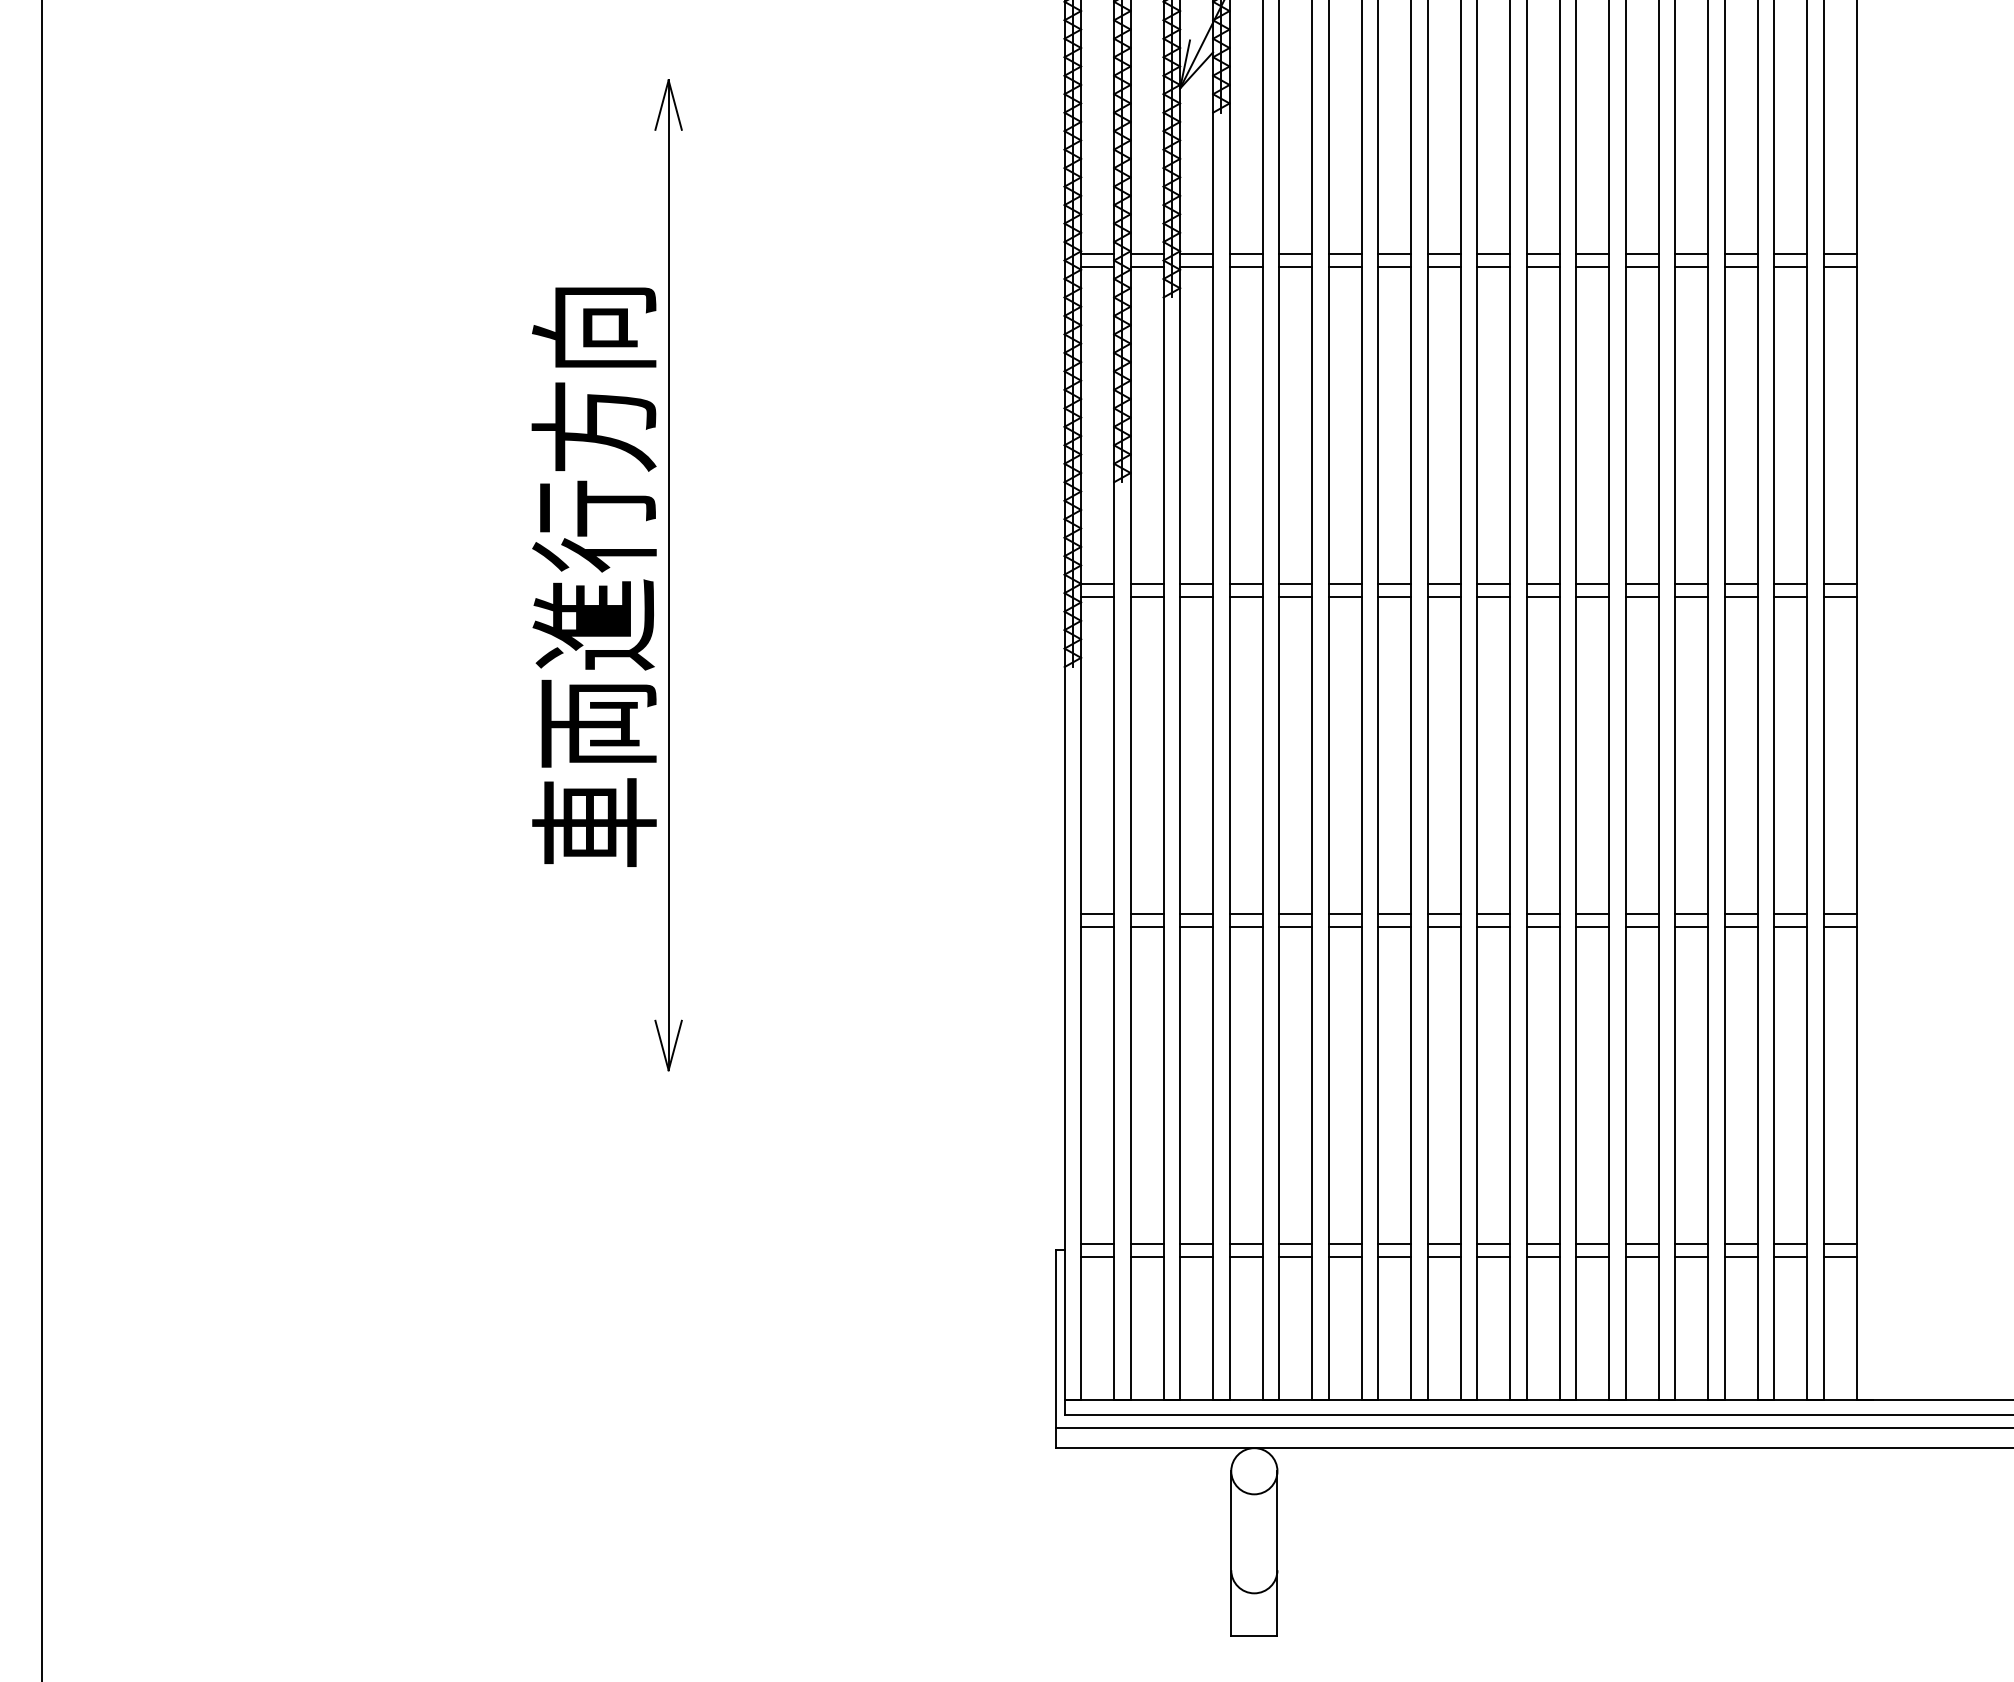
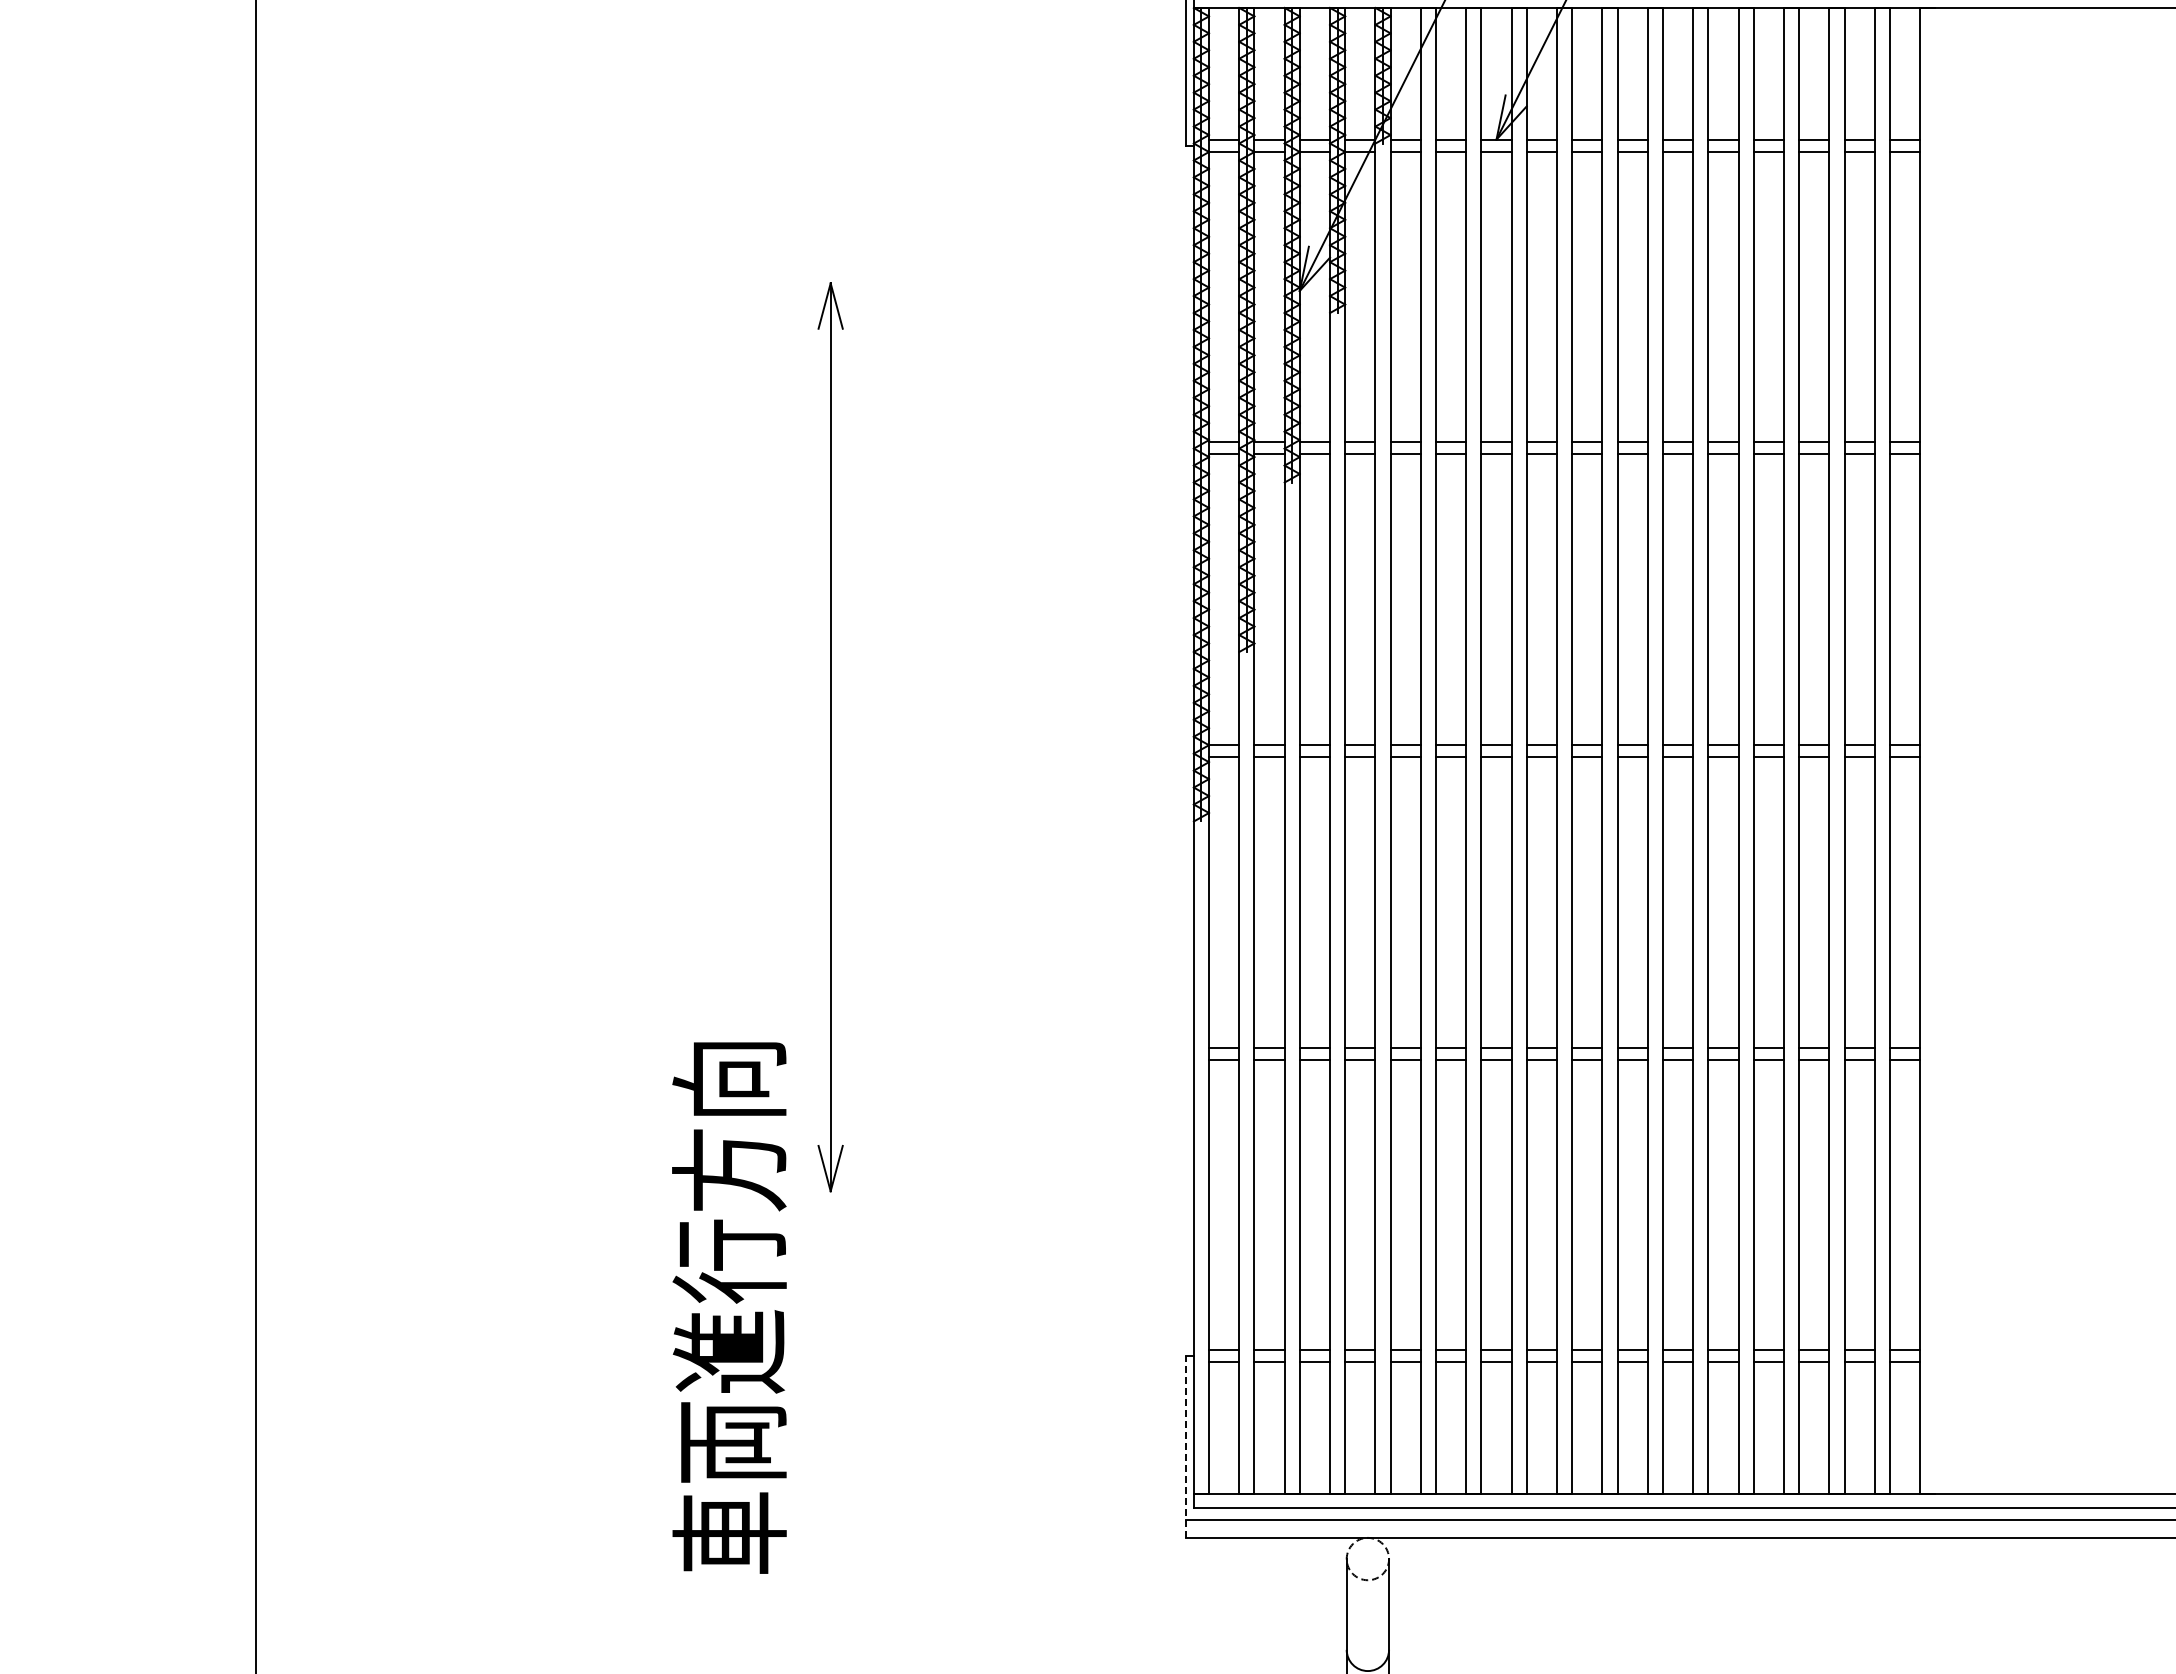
text: (594, 576) -> (729, 1307), moved
line: (1056, 1349) -> (1186, 1447), solid -> dashed
circle: (1253, 1470) -> (1367, 1558), solid -> dashed

